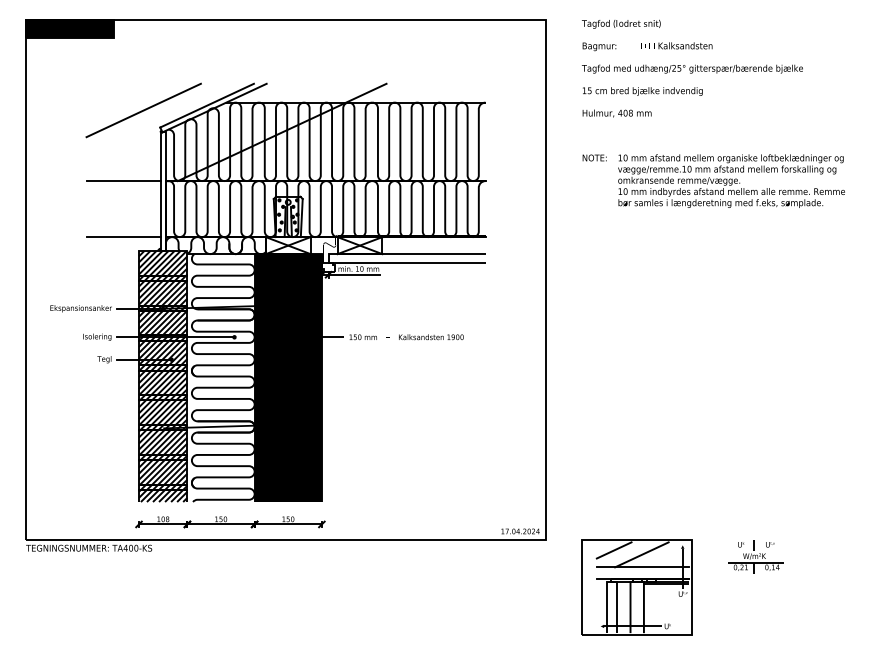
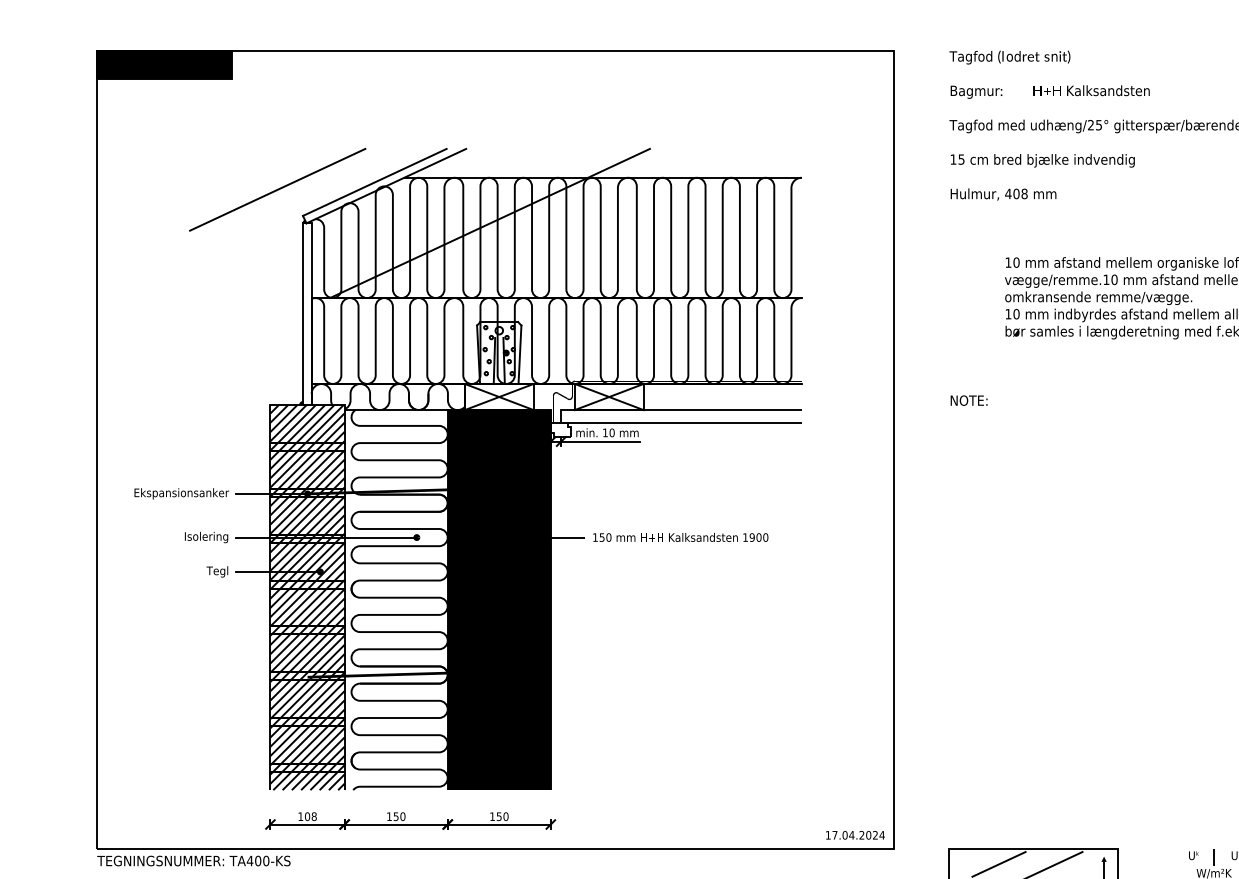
text: (594, 157) -> (968, 399), moved
line: (123, 181) -> (246, 298), removed
line: (123, 237) -> (246, 384), removed

